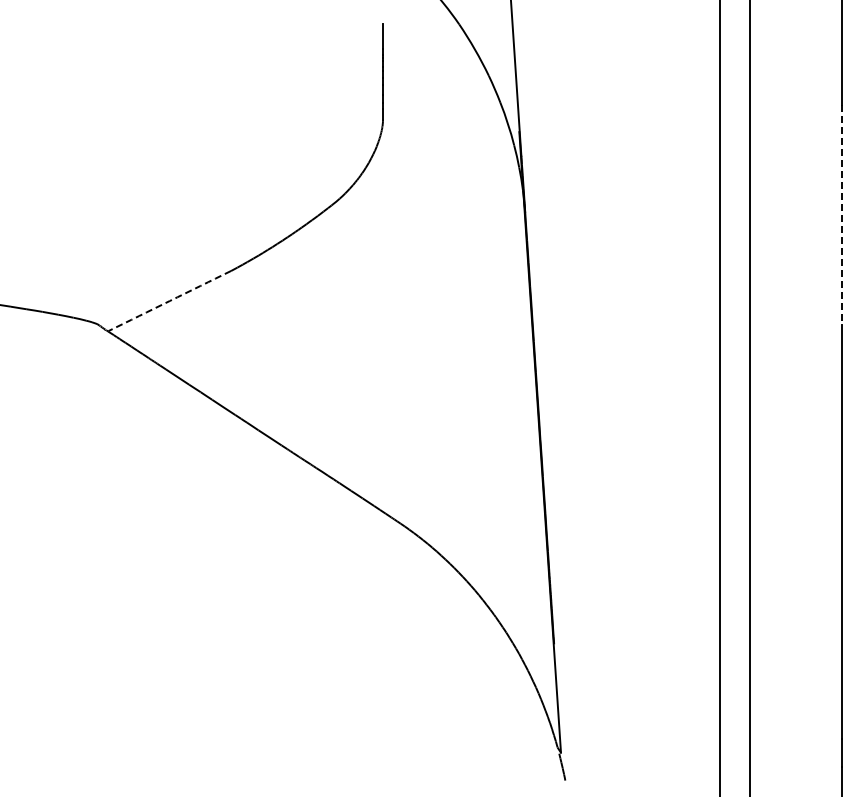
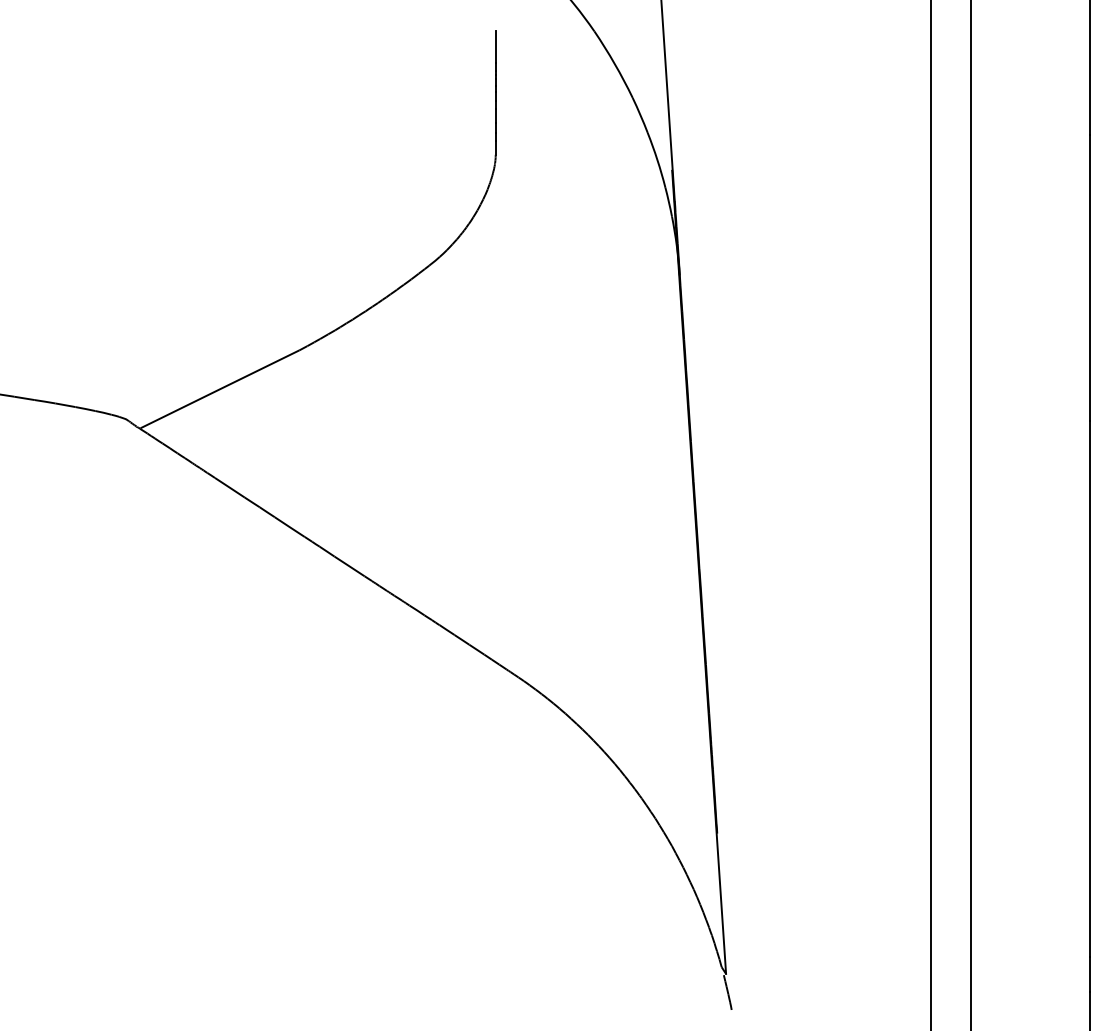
line: (842, 215) -> (1090, 278), dashed -> solid
arc: (169, 301) -> (219, 389), dashed -> solid

